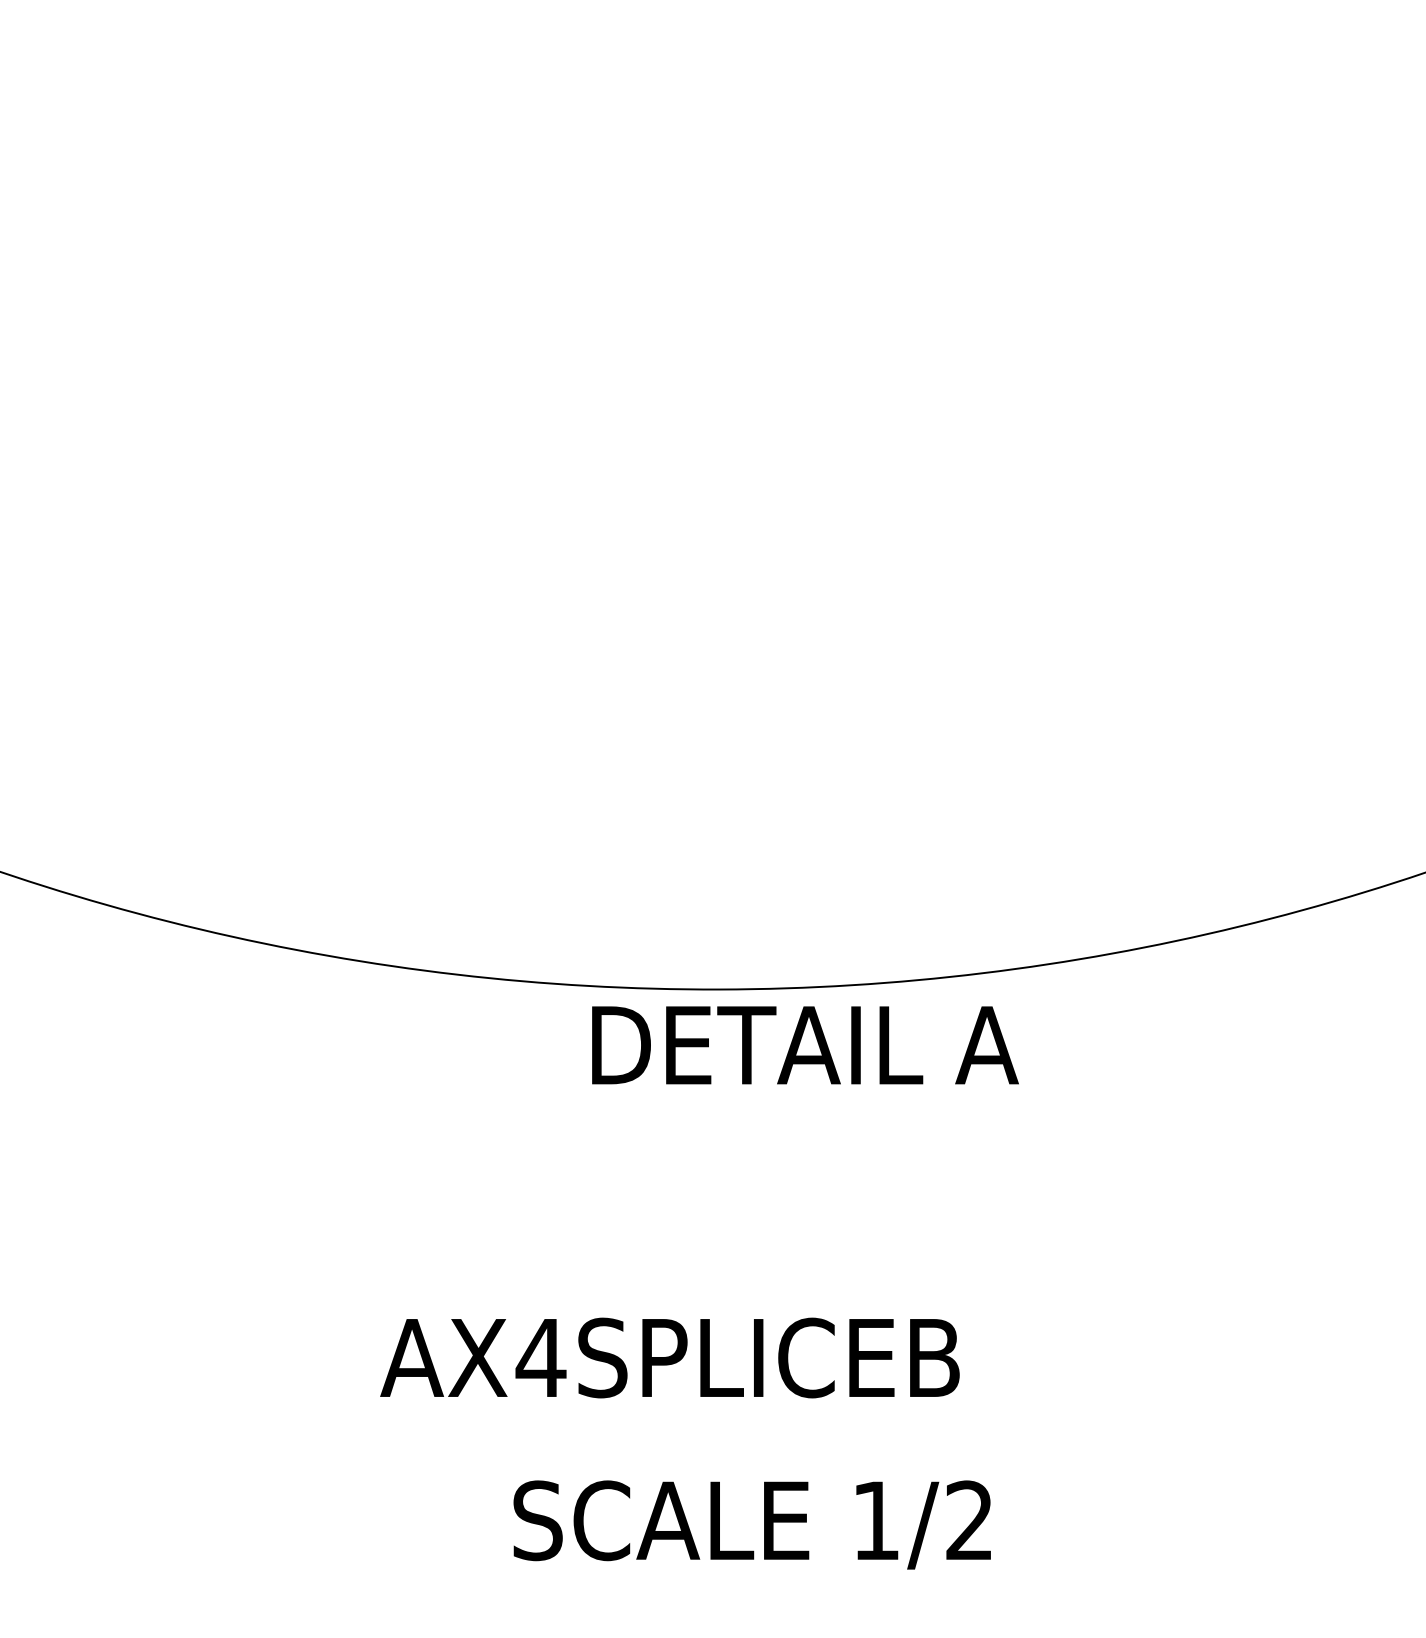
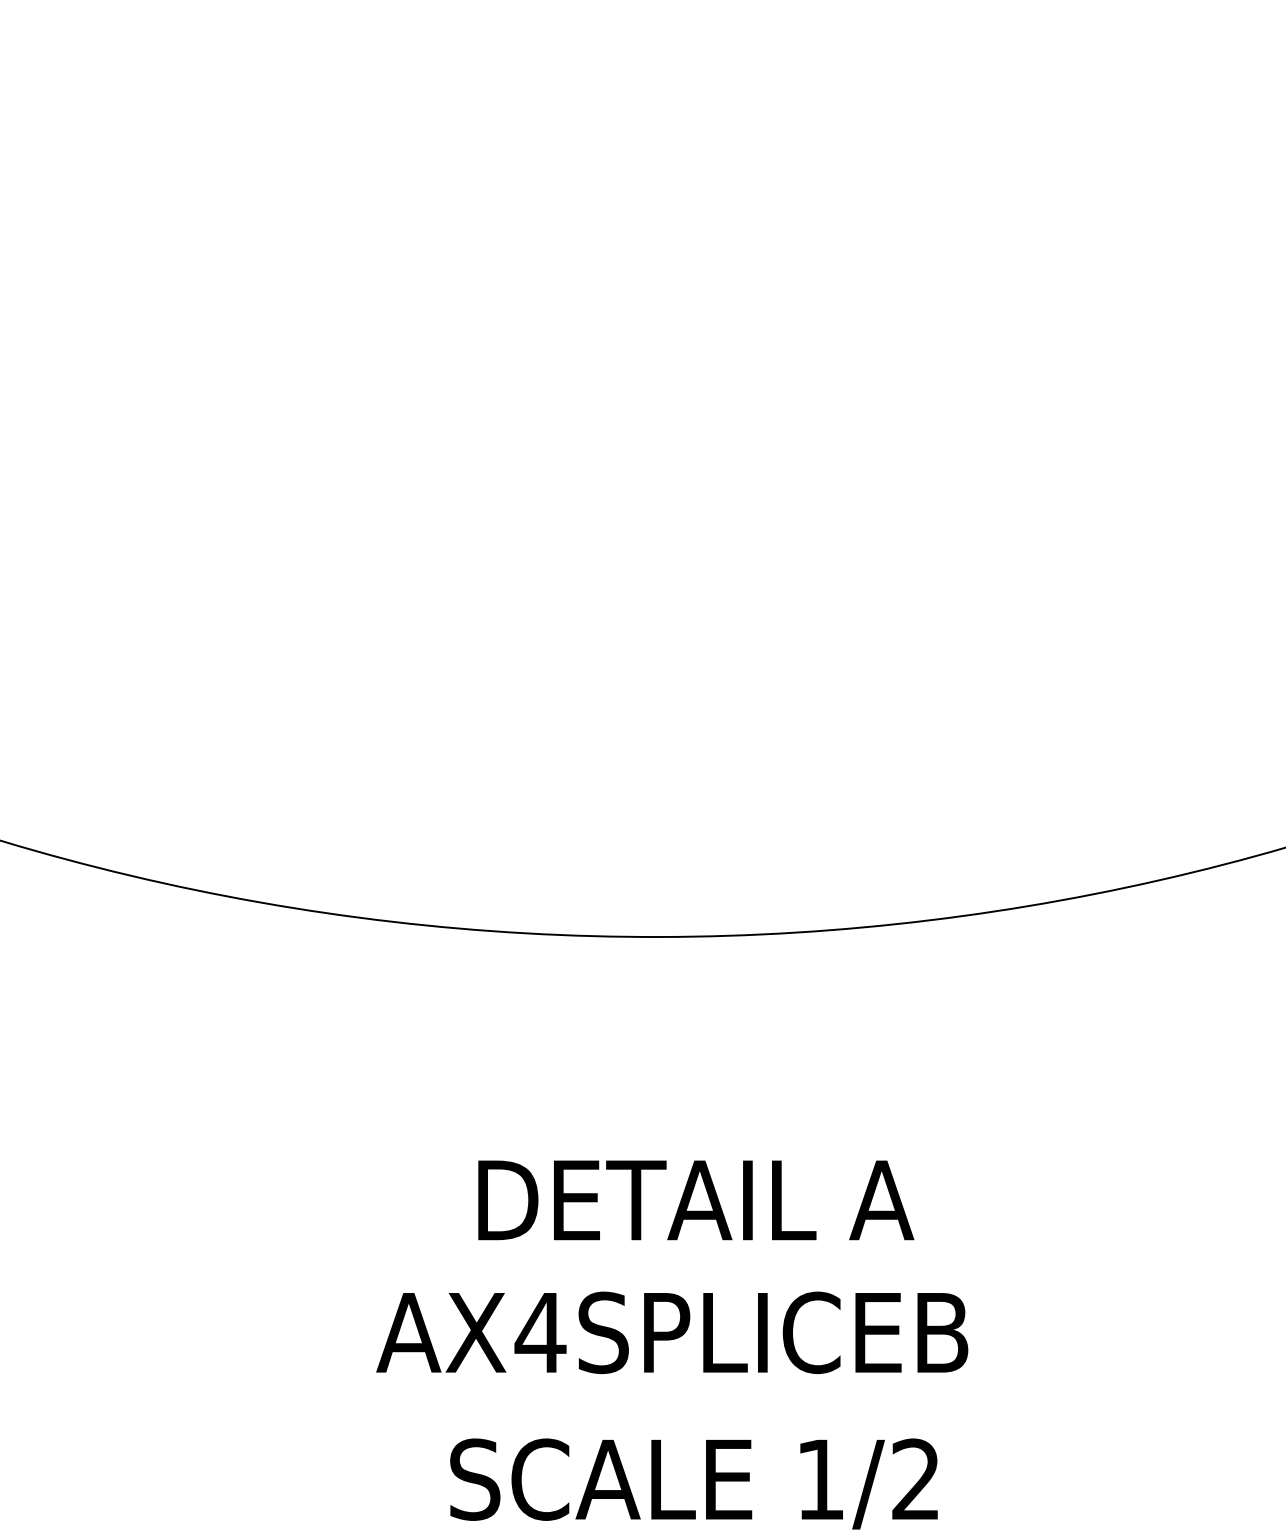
text: (805, 1045) -> (696, 1200), moved
text: (669, 1357) -> (671, 1332), moved

